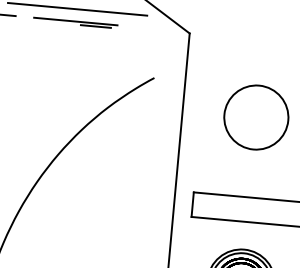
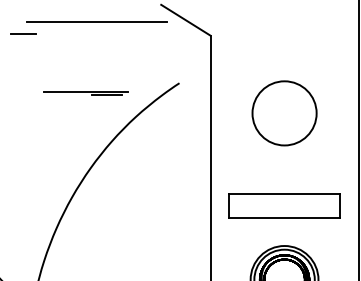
part: (75, 22) -> (85, 93), moved

